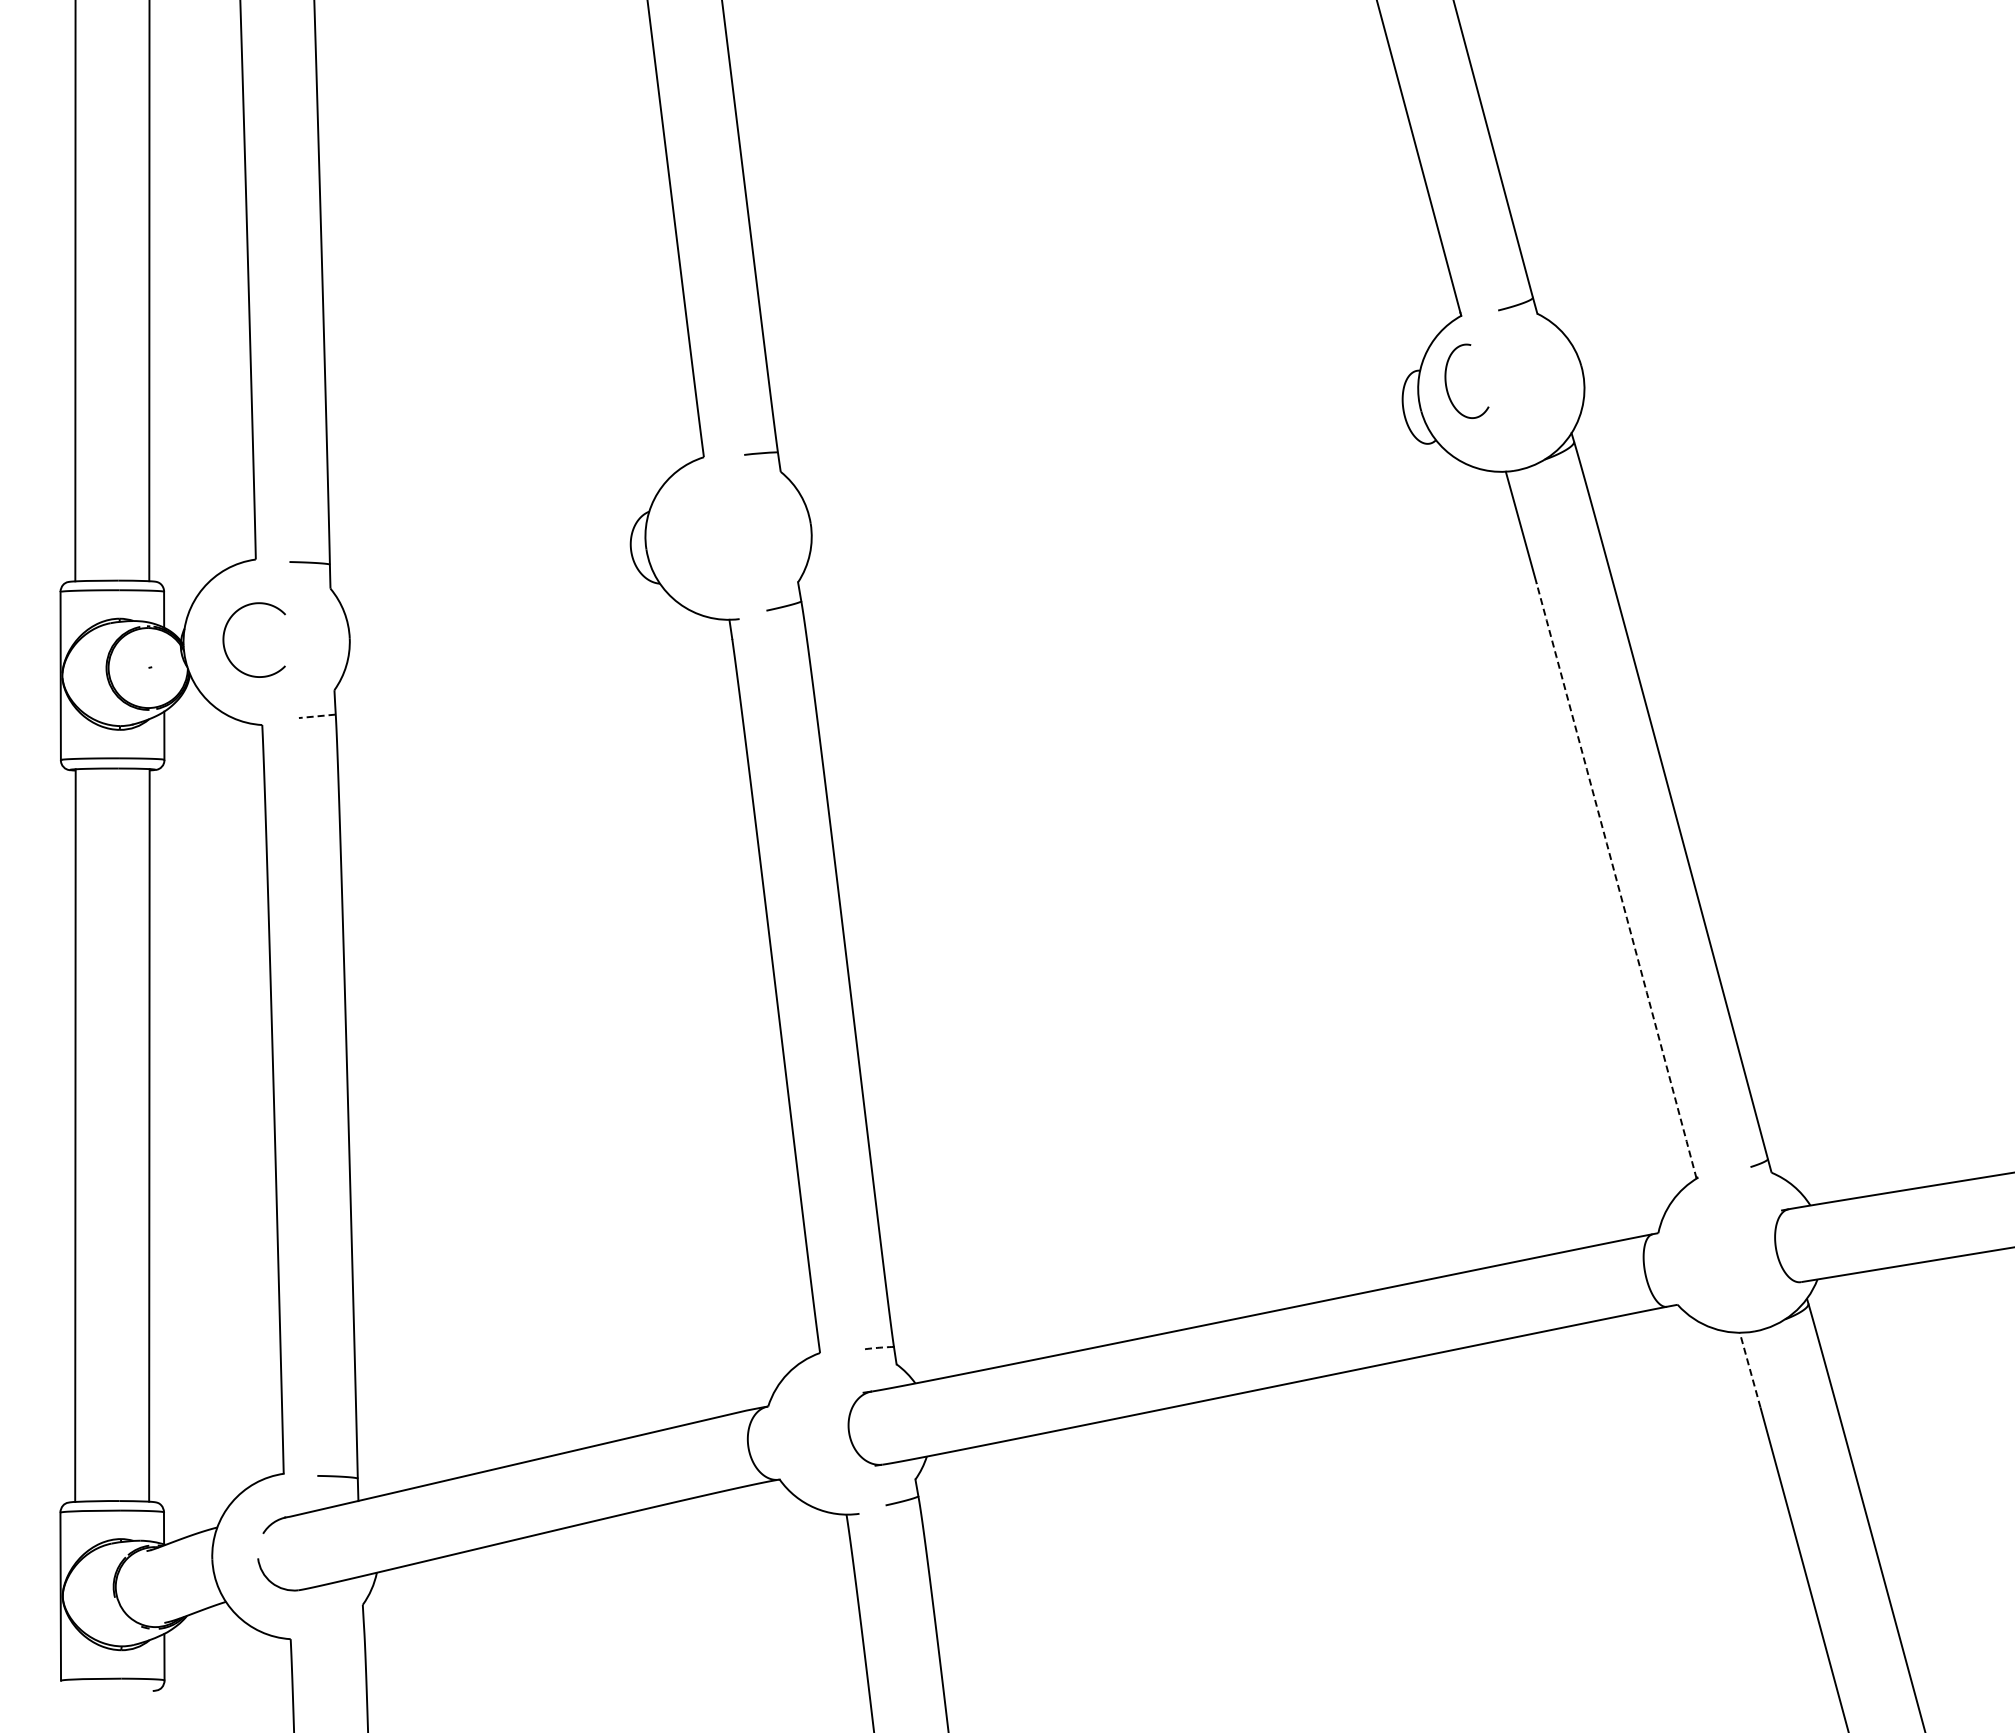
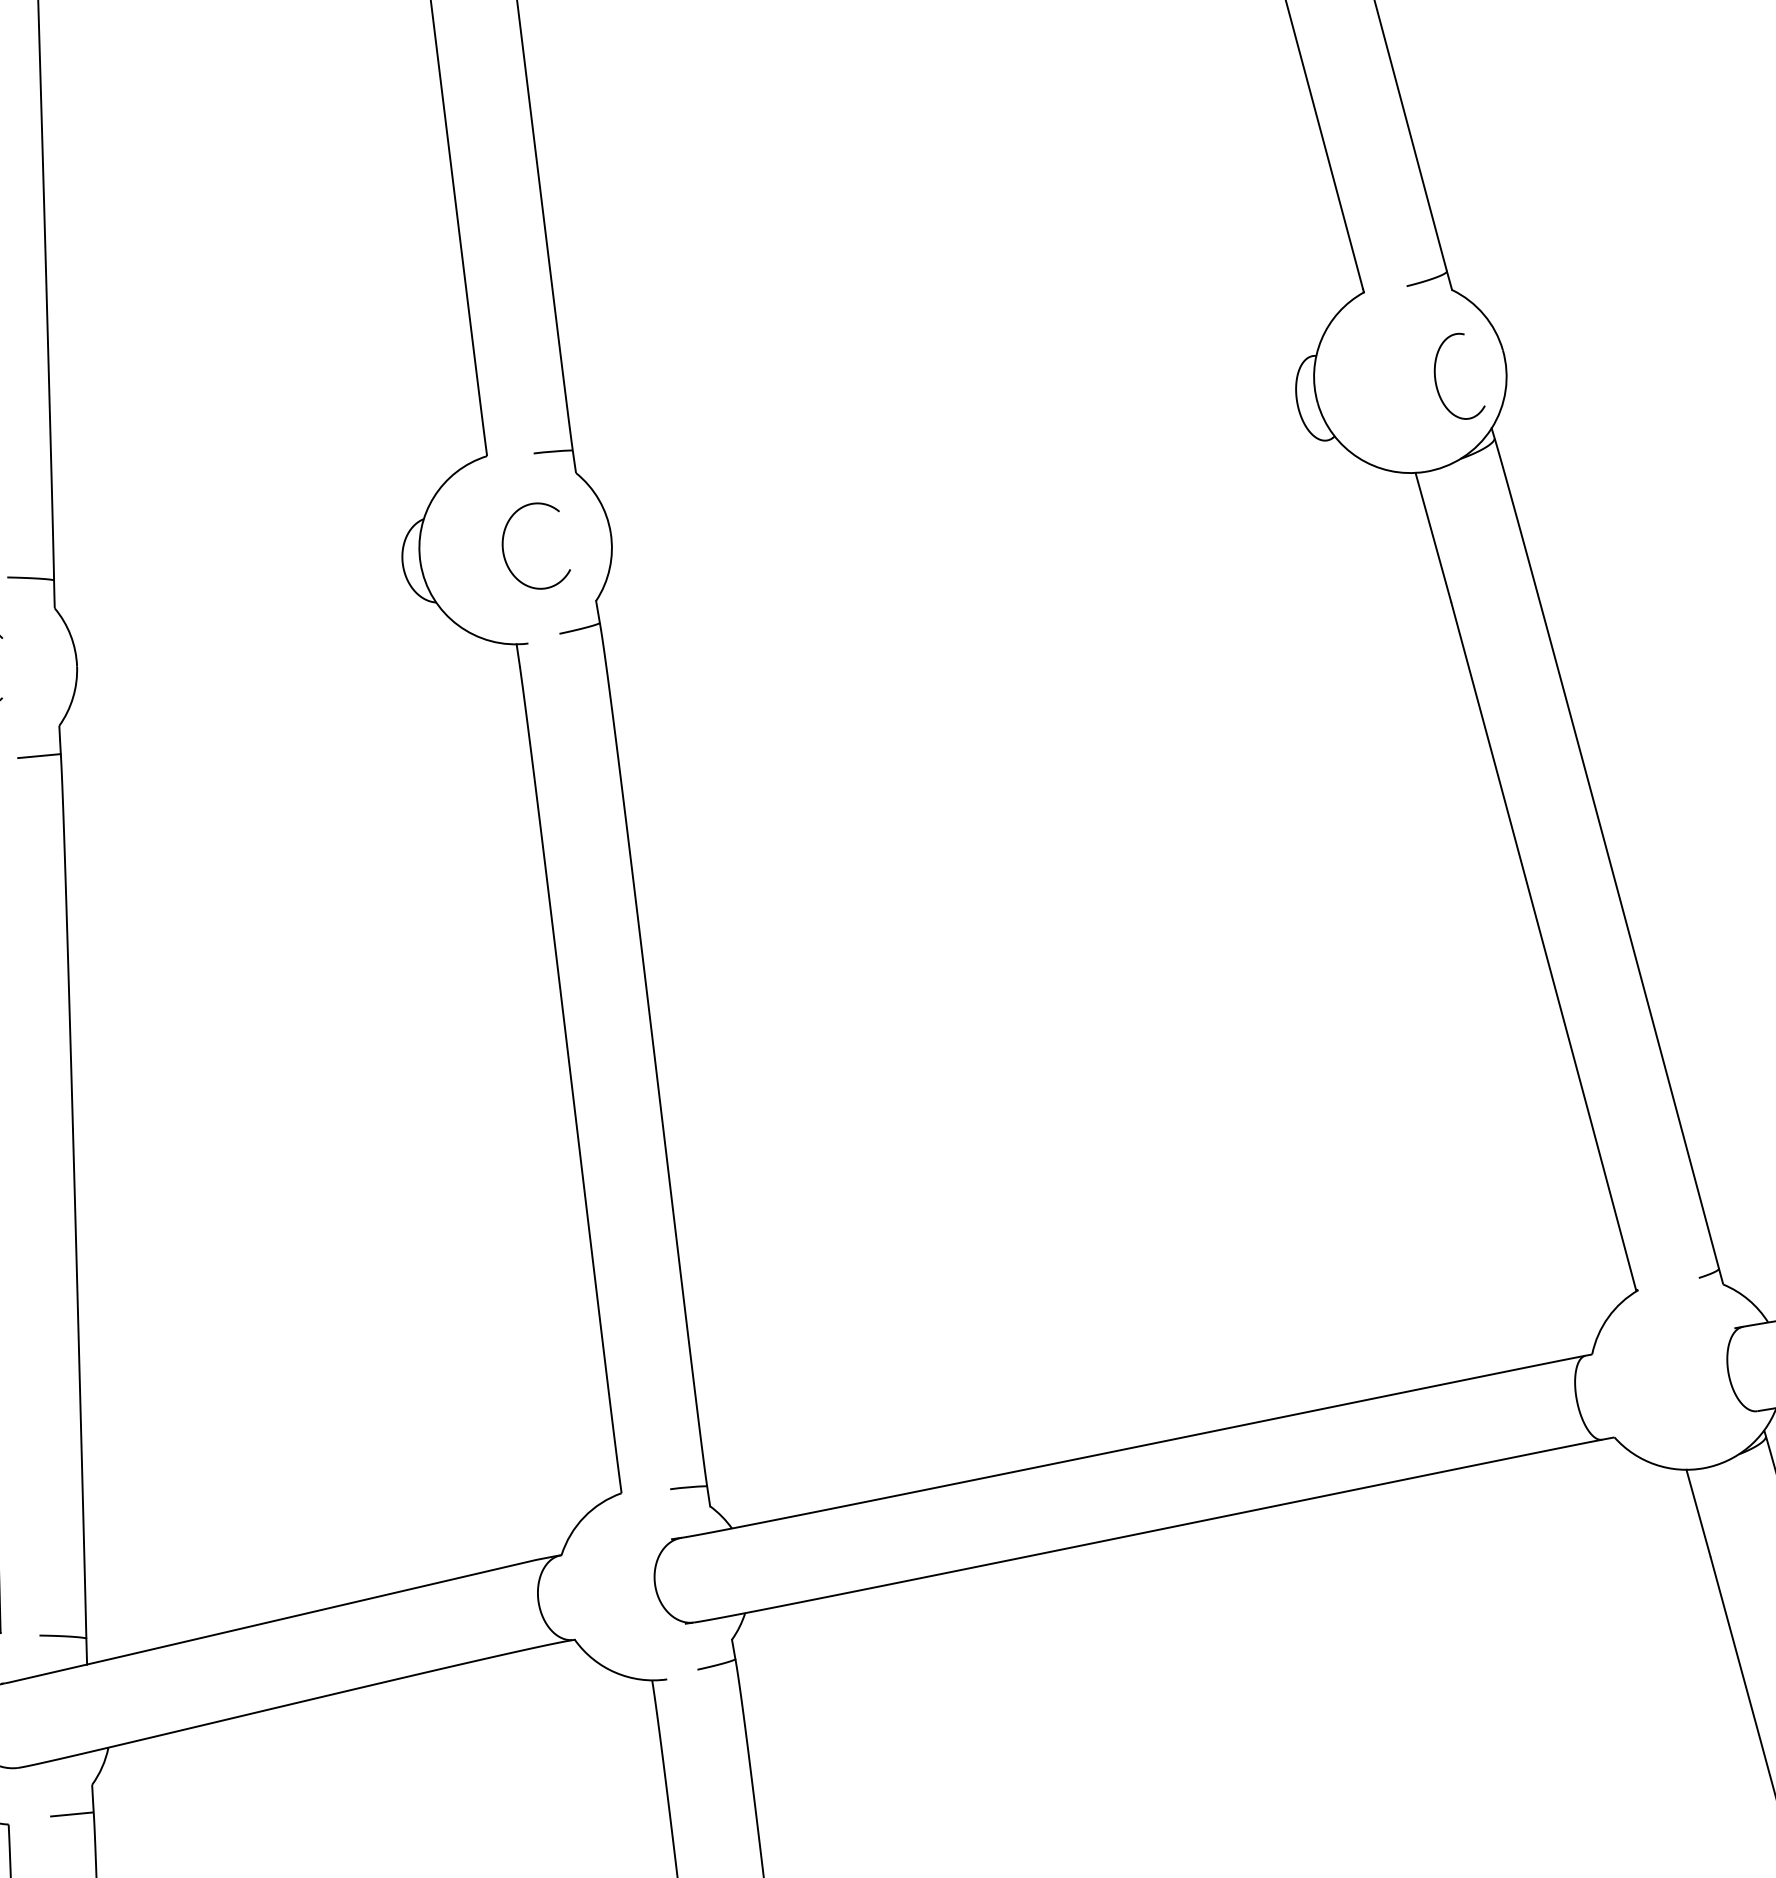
curve: (1447, 386) -> (1437, 382), moved
curve: (718, 534) -> (503, 545), added
line: (316, 716) -> (38, 756), dashed -> solid
arc: (1616, 880) -> (1543, 946), dashed -> solid
arc: (877, 1347) -> (688, 1486), dashed -> solid
line: (1750, 1370) -> (1698, 1513), dashed -> solid
line: (345, 1630) -> (72, 1814), added

